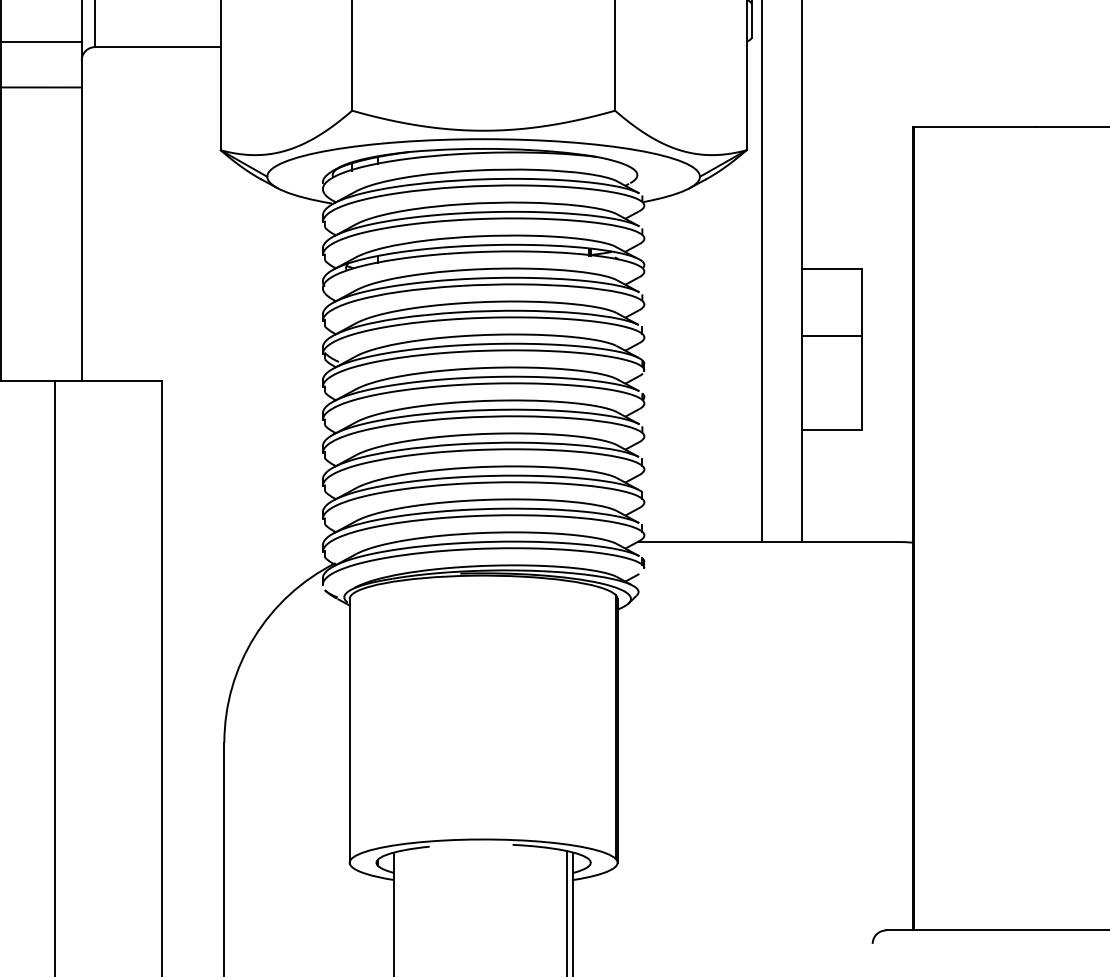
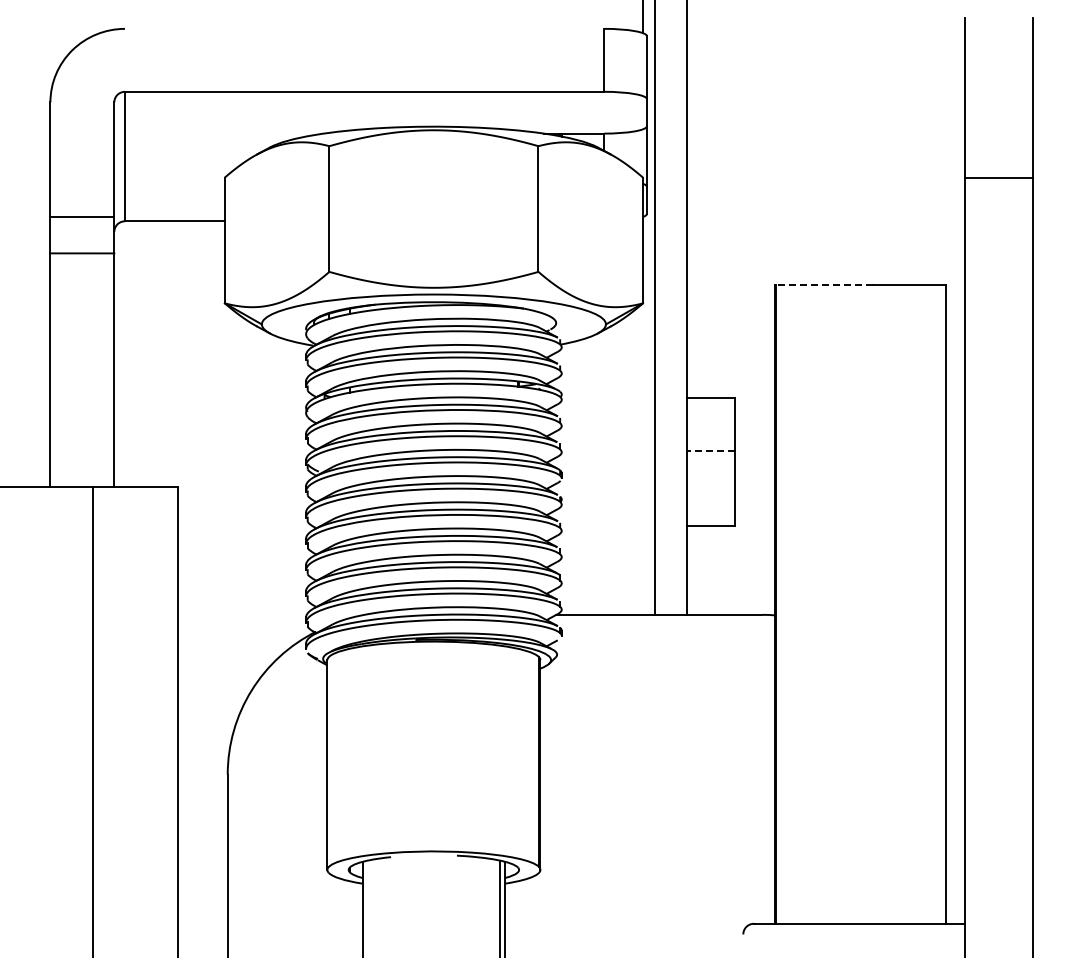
line: (974, 126) -> (824, 284), solid -> dashed
line: (831, 335) -> (710, 450), solid -> dashed

